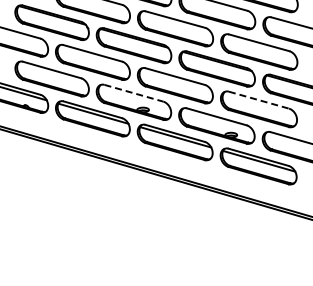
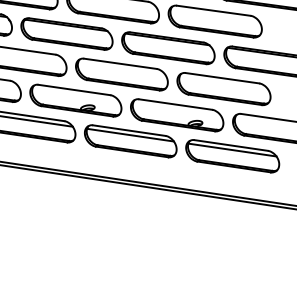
line: (133, 93) -> (73, 90), dashed -> solid
line: (259, 100) -> (223, 78), dashed -> solid

